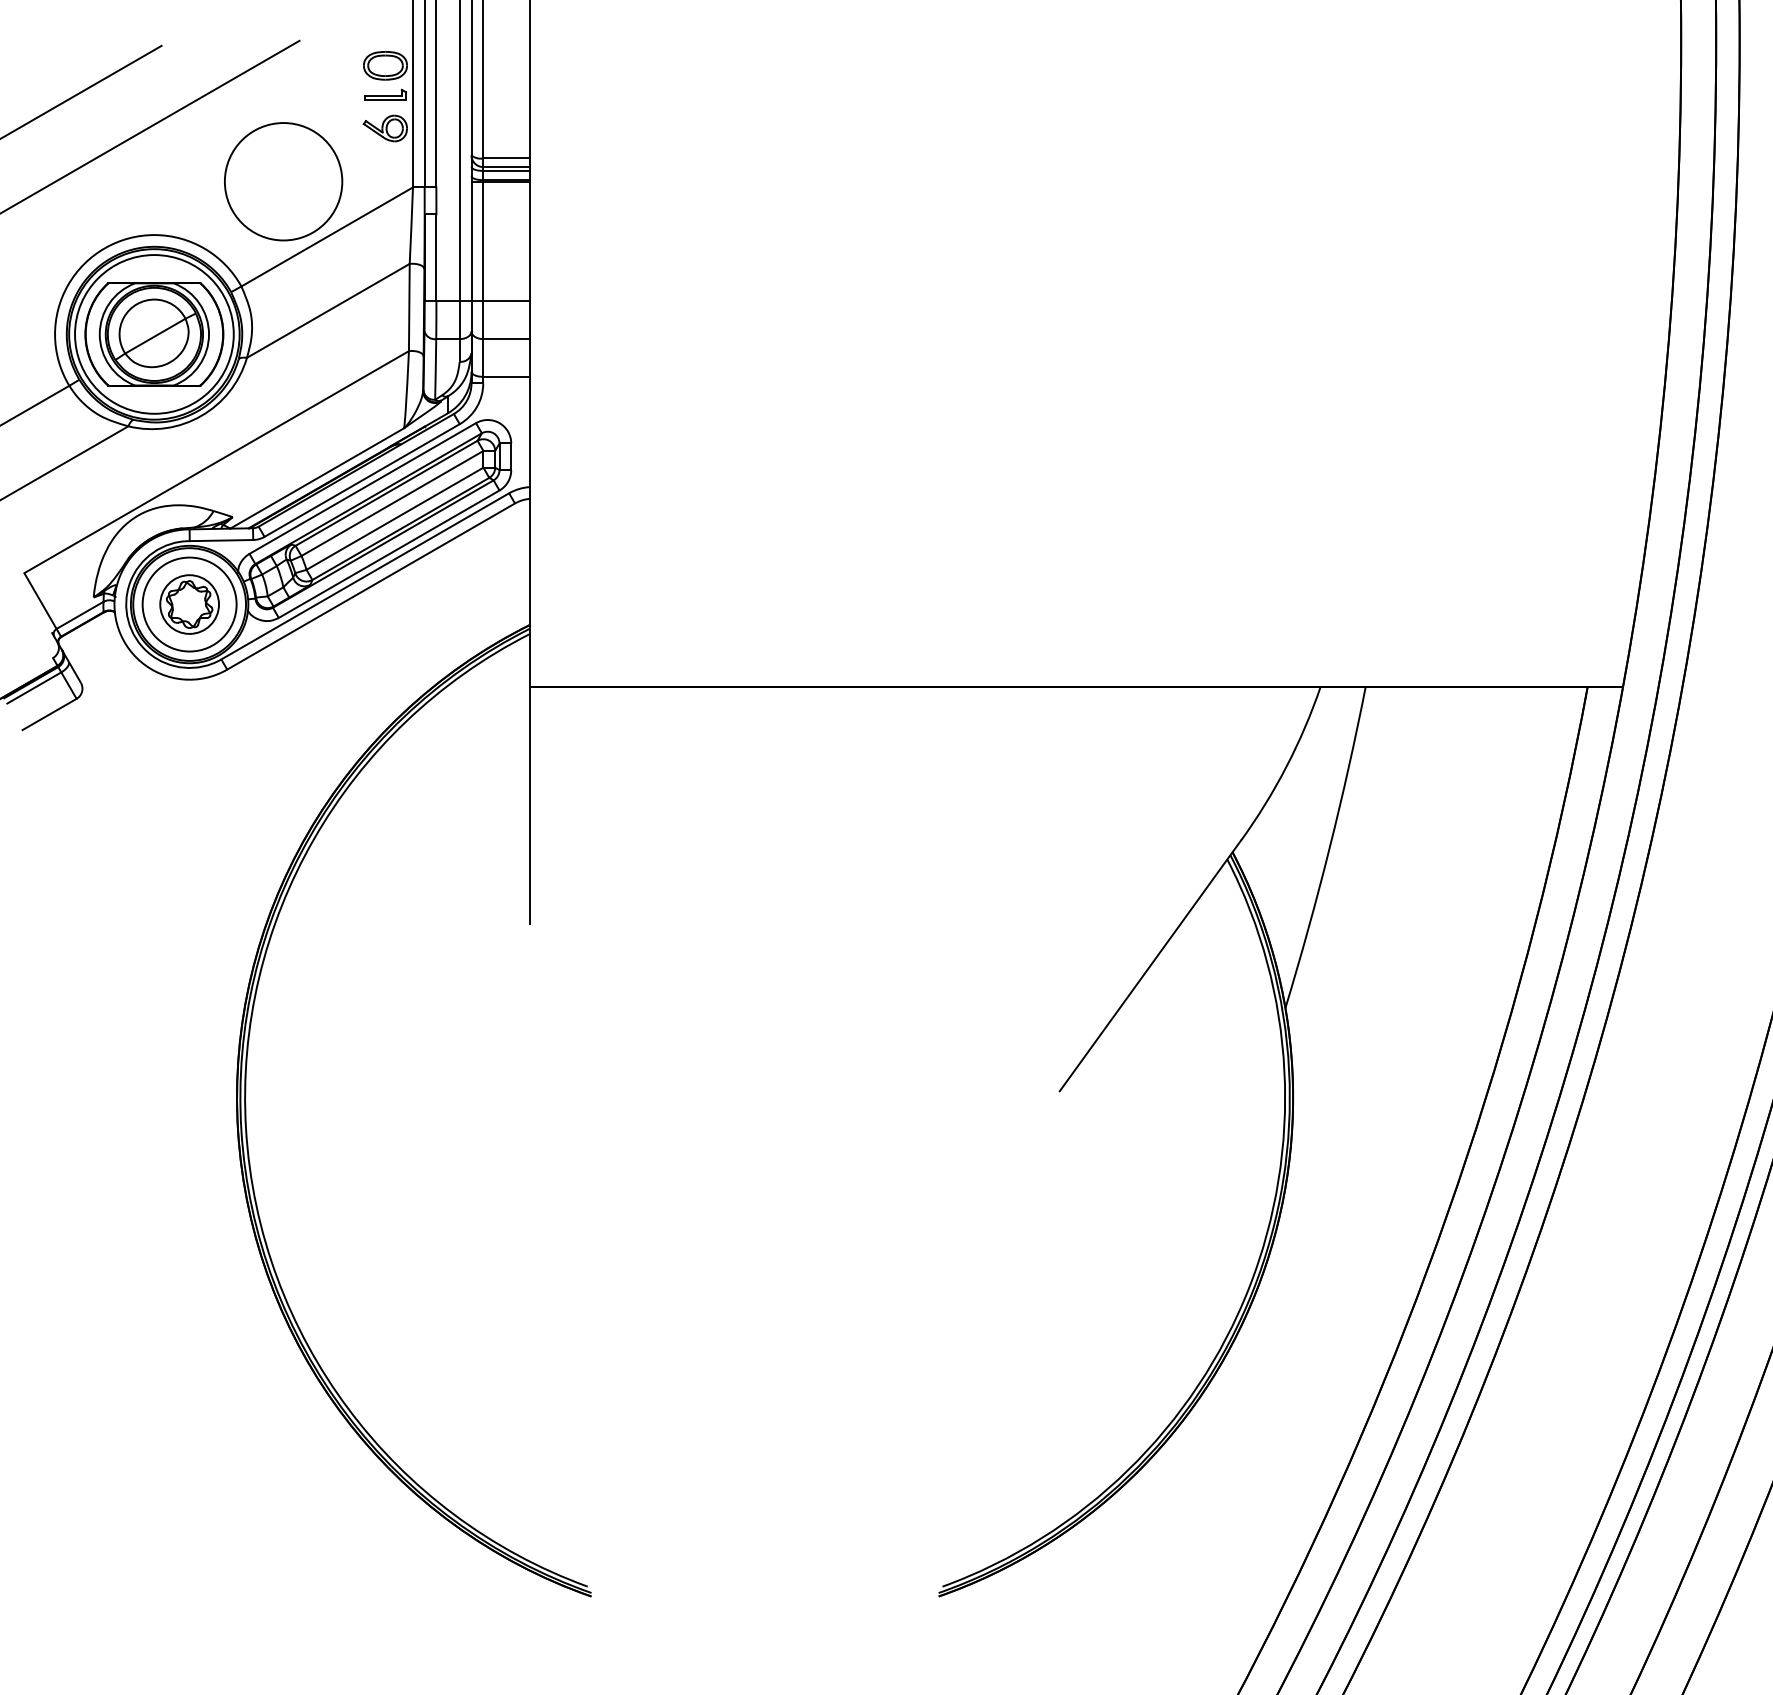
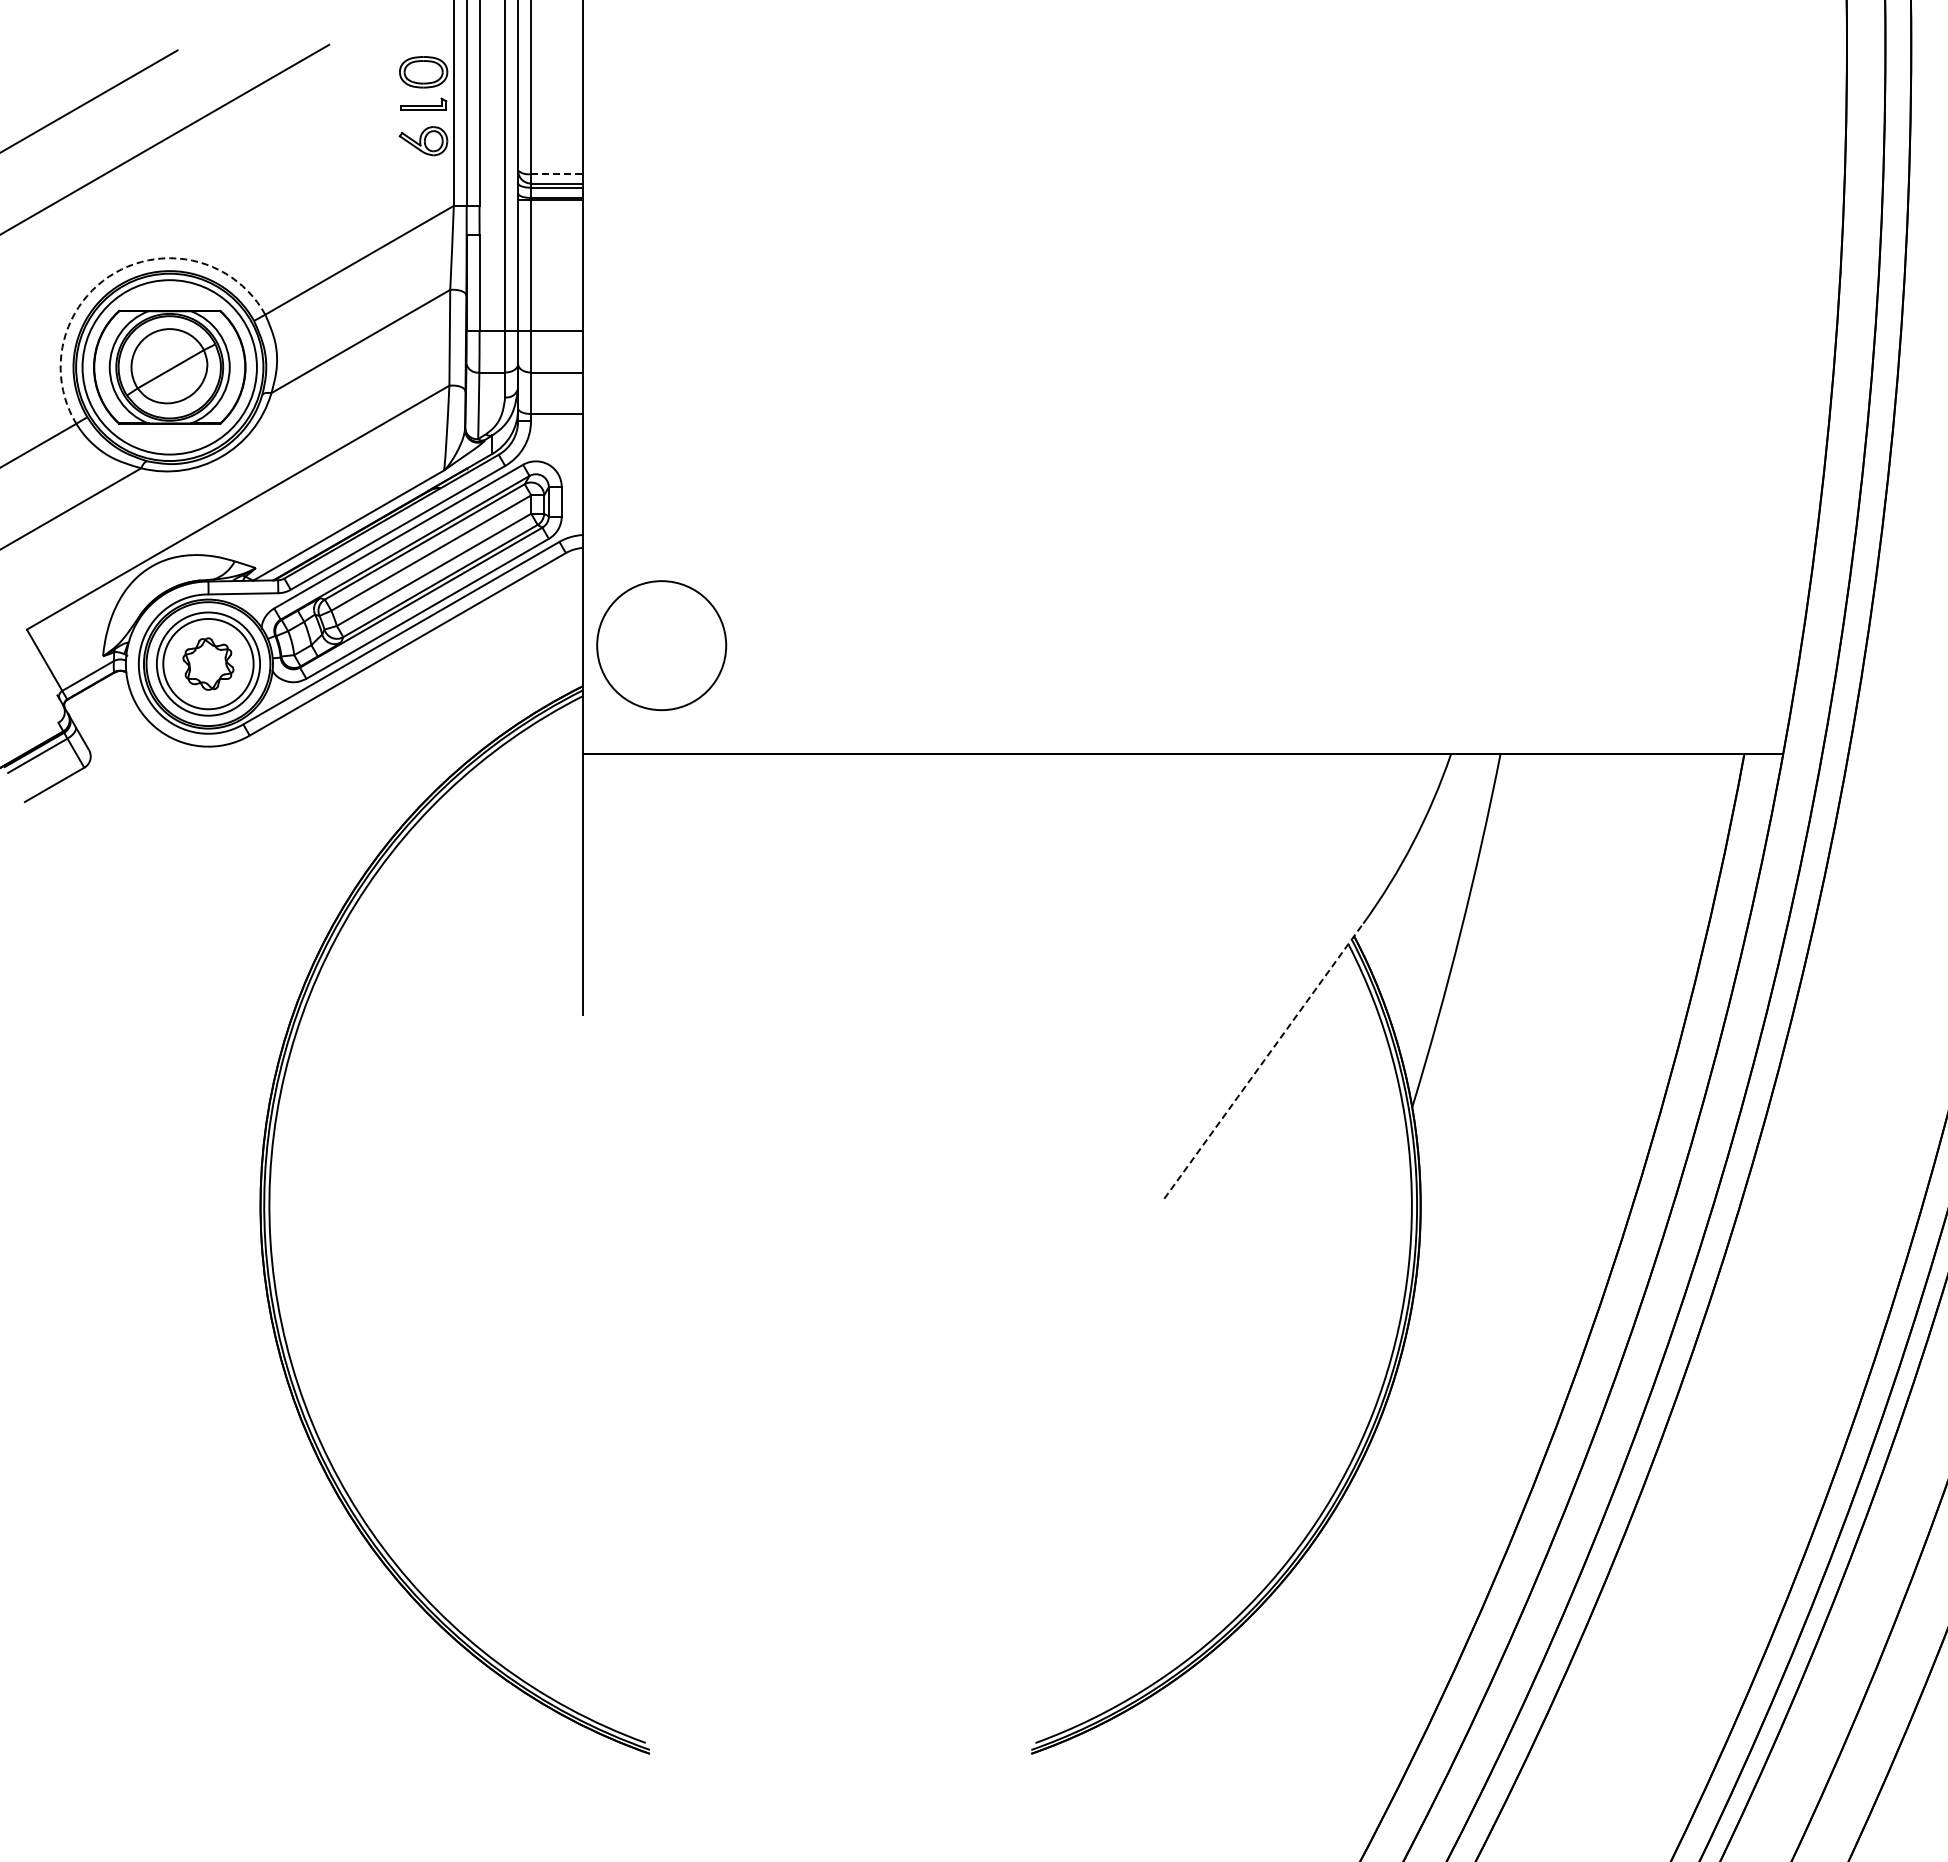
line: (506, 158) -> (556, 174), solid -> dashed
circle: (283, 181) -> (661, 645), moved
arc: (105, 248) -> (115, 272), solid -> dashed
circle: (189, 603) -> (208, 663), size x1.4
line: (1150, 966) -> (1263, 1061), solid -> dashed

